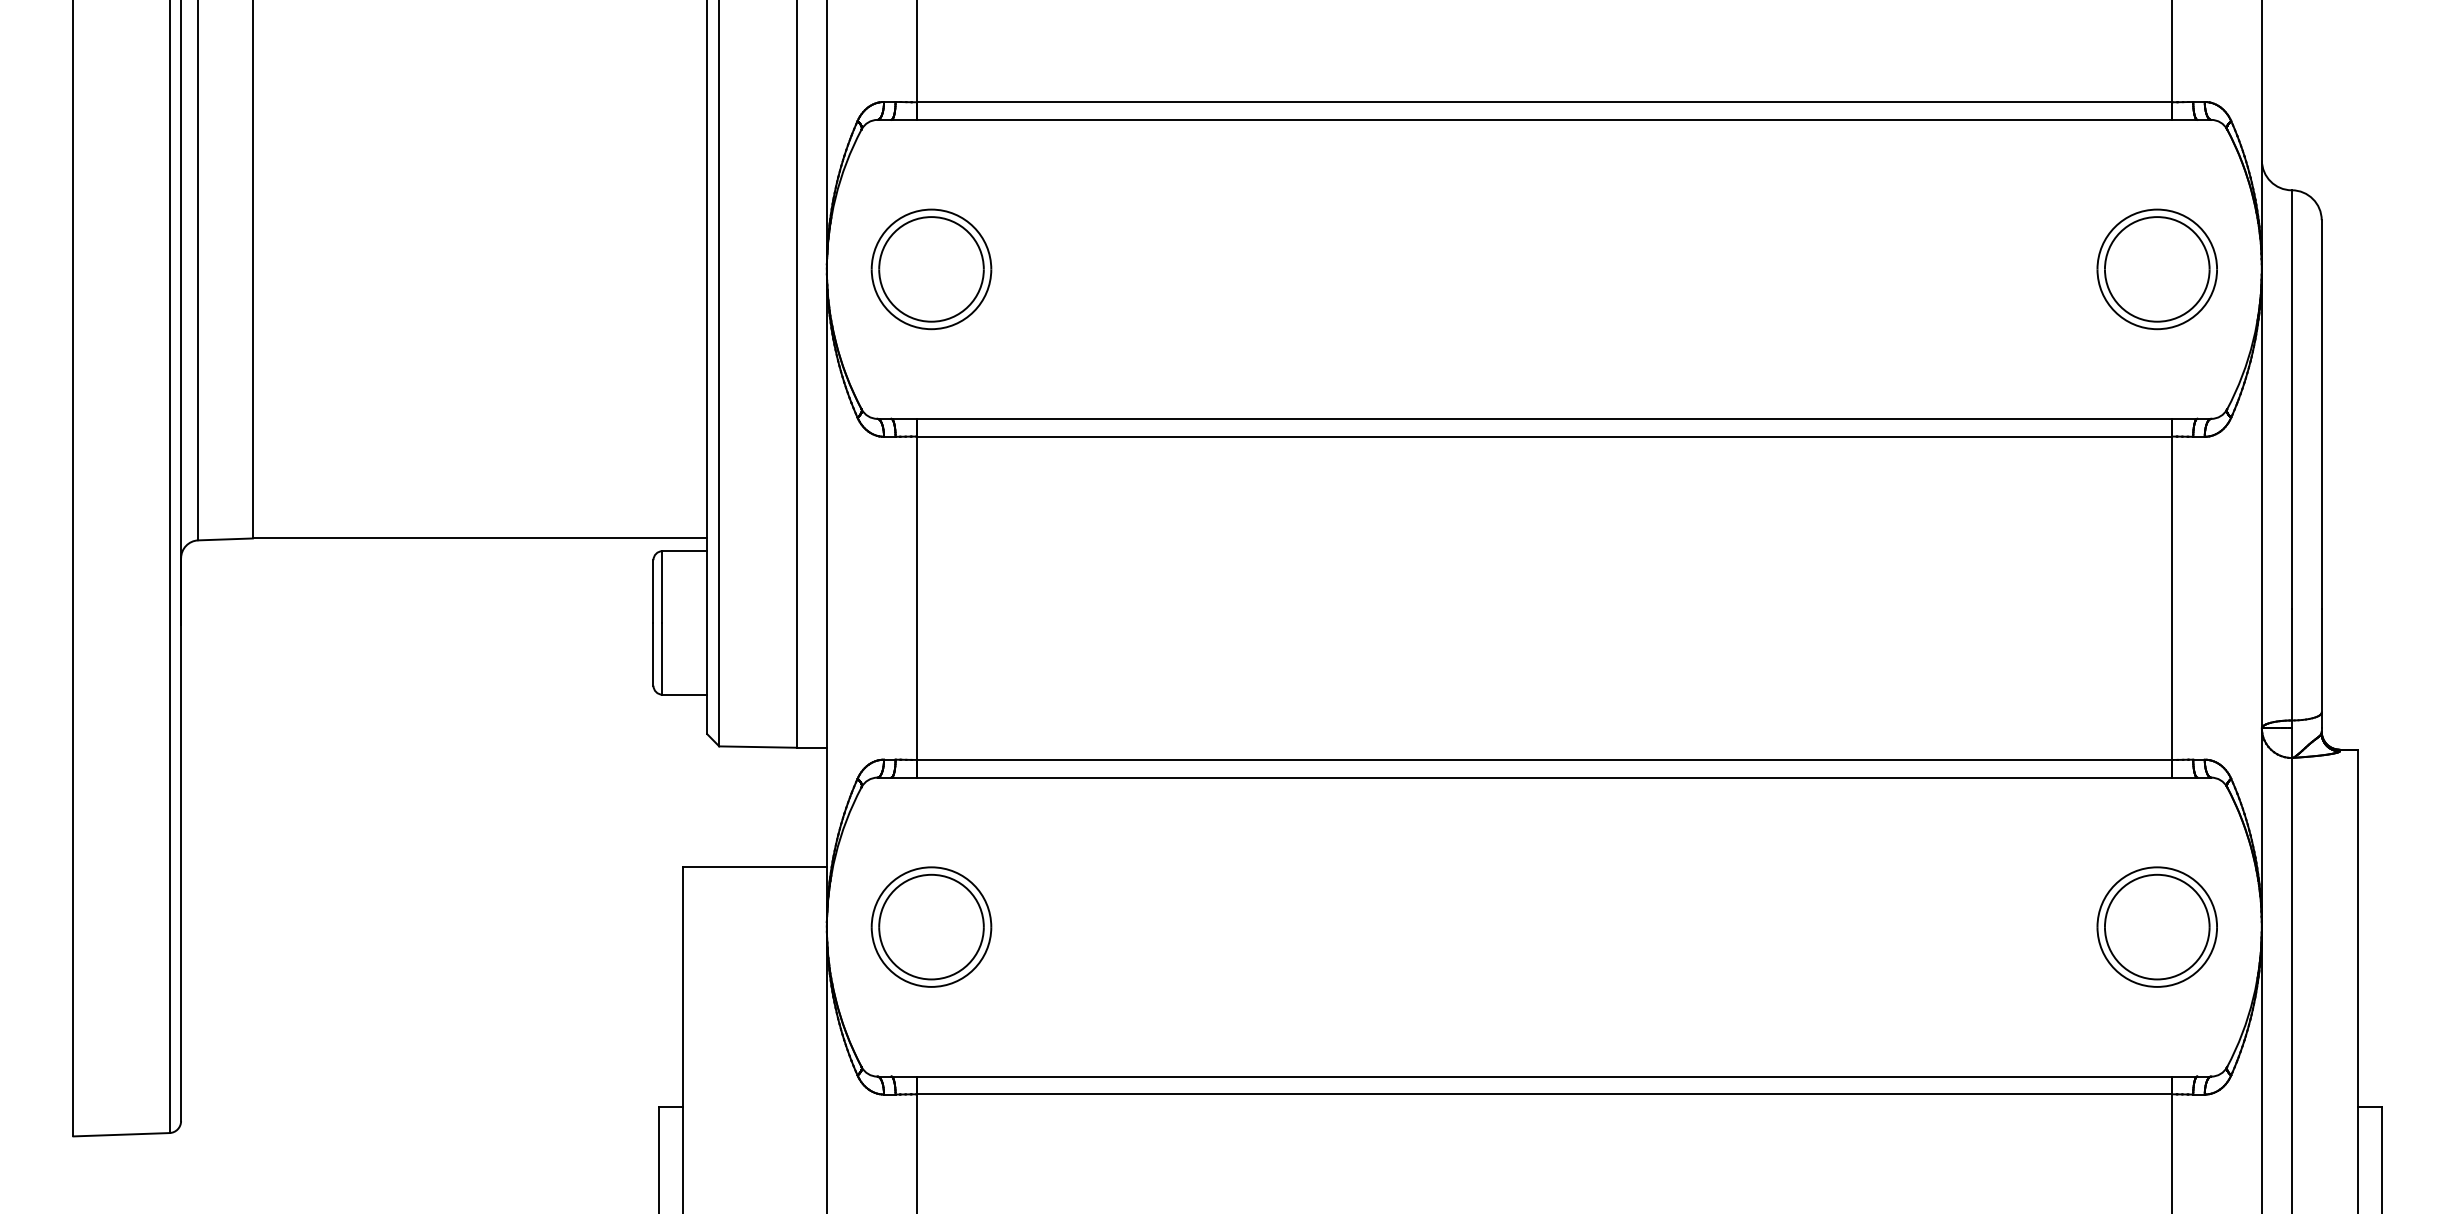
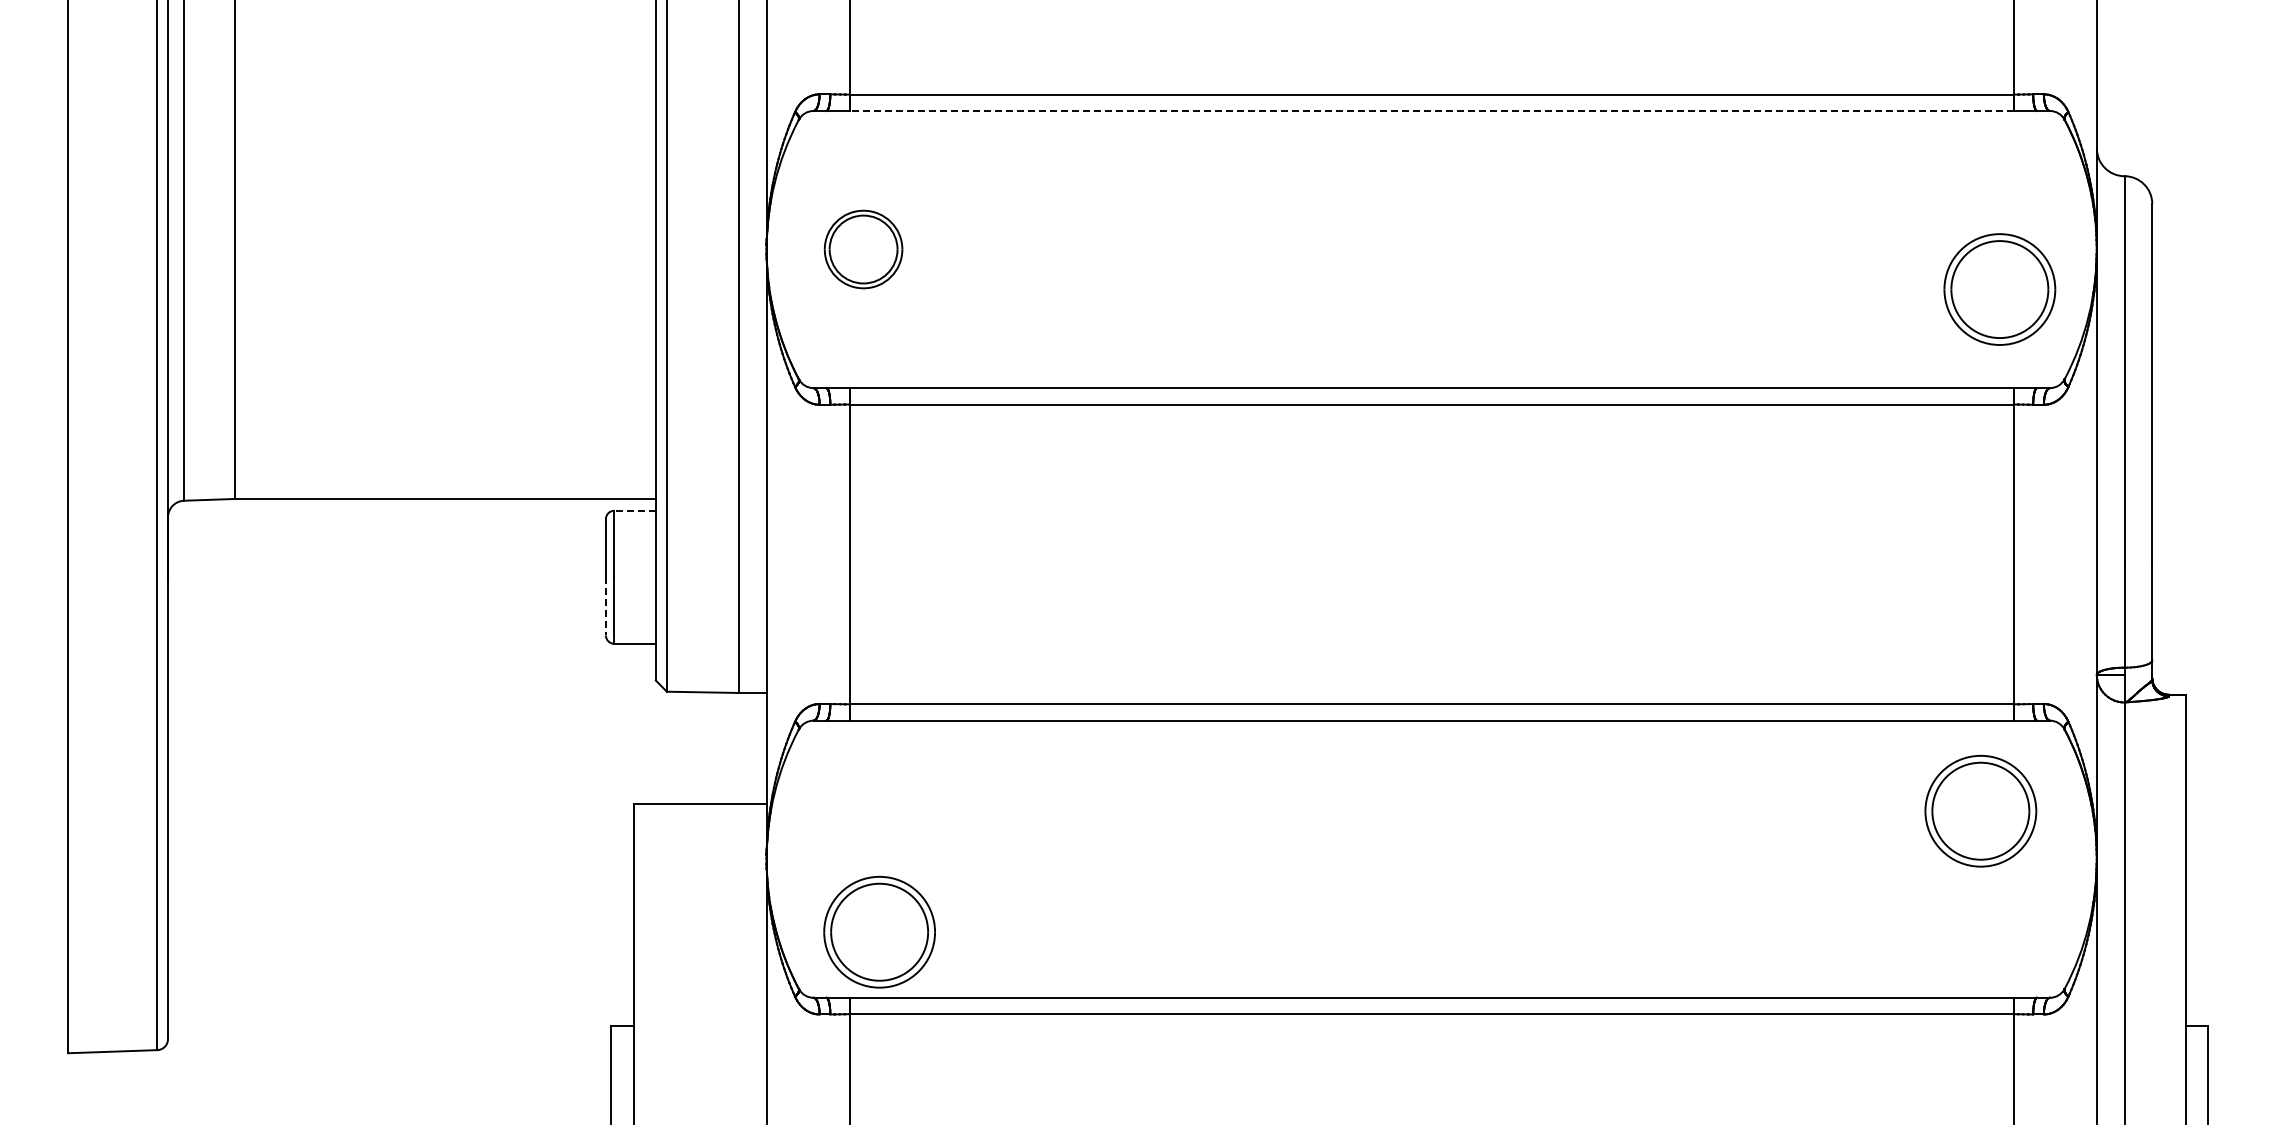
line: (1544, 120) -> (1431, 111), solid -> dashed
part: (931, 269) -> (863, 249), size x0.7
part: (2156, 269) -> (1999, 289), moved
line: (685, 550) -> (635, 510), solid -> dashed
line: (653, 654) -> (605, 606), solid -> dashed
part: (931, 926) -> (879, 931), moved
part: (2156, 926) -> (1980, 810), moved

